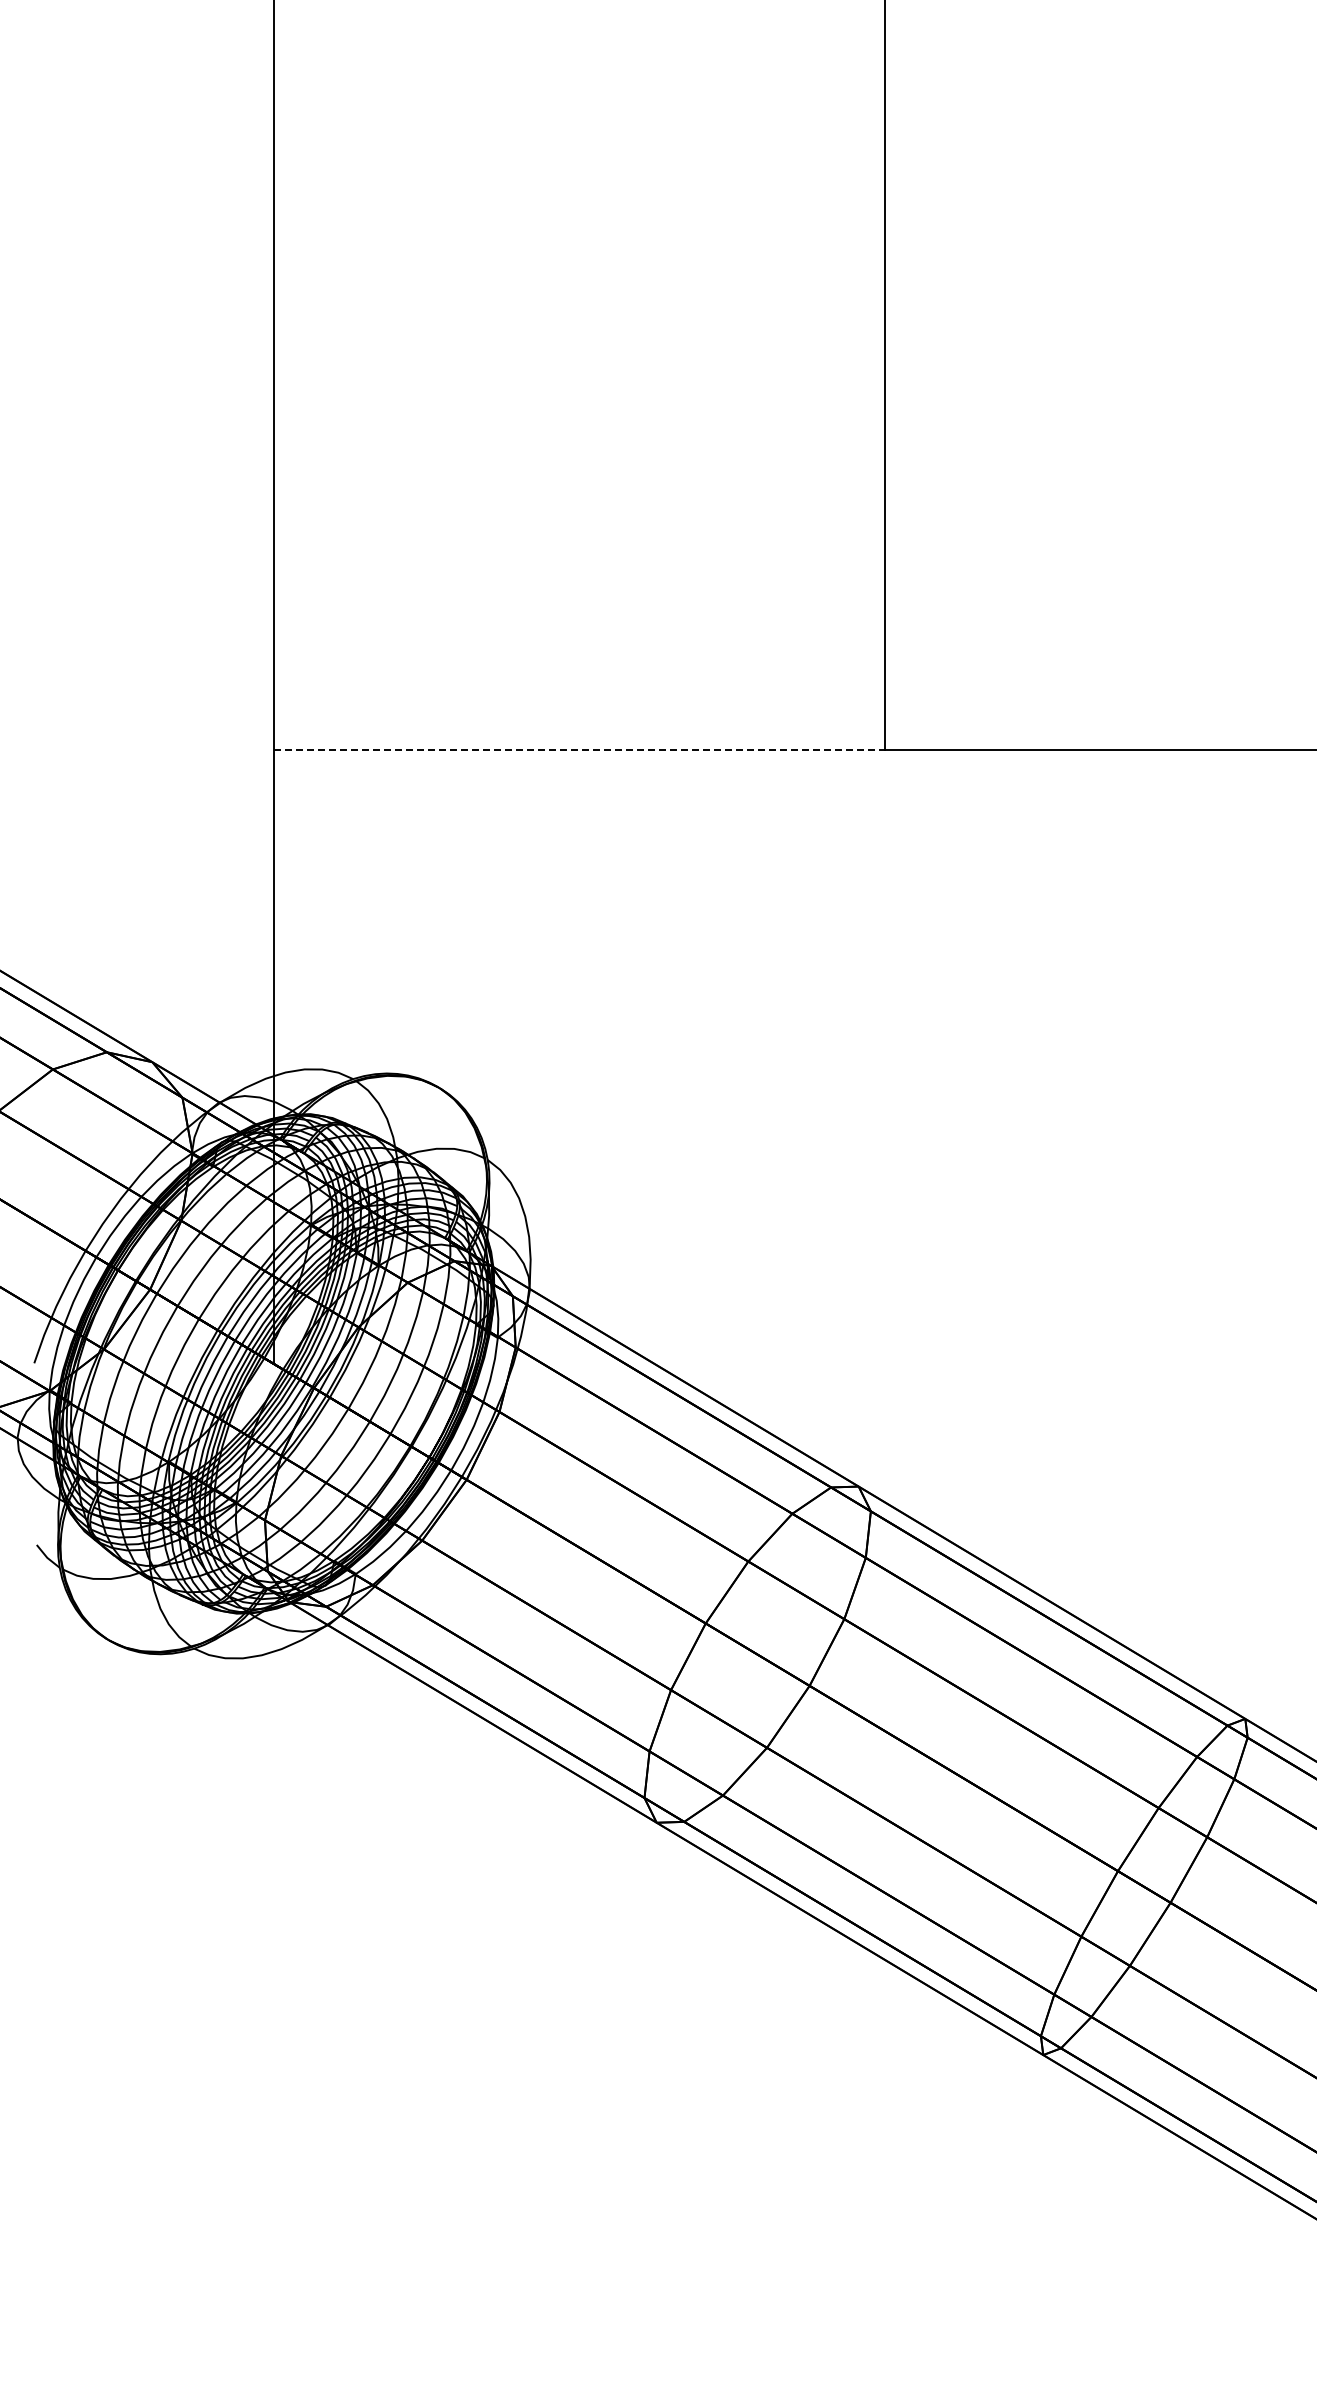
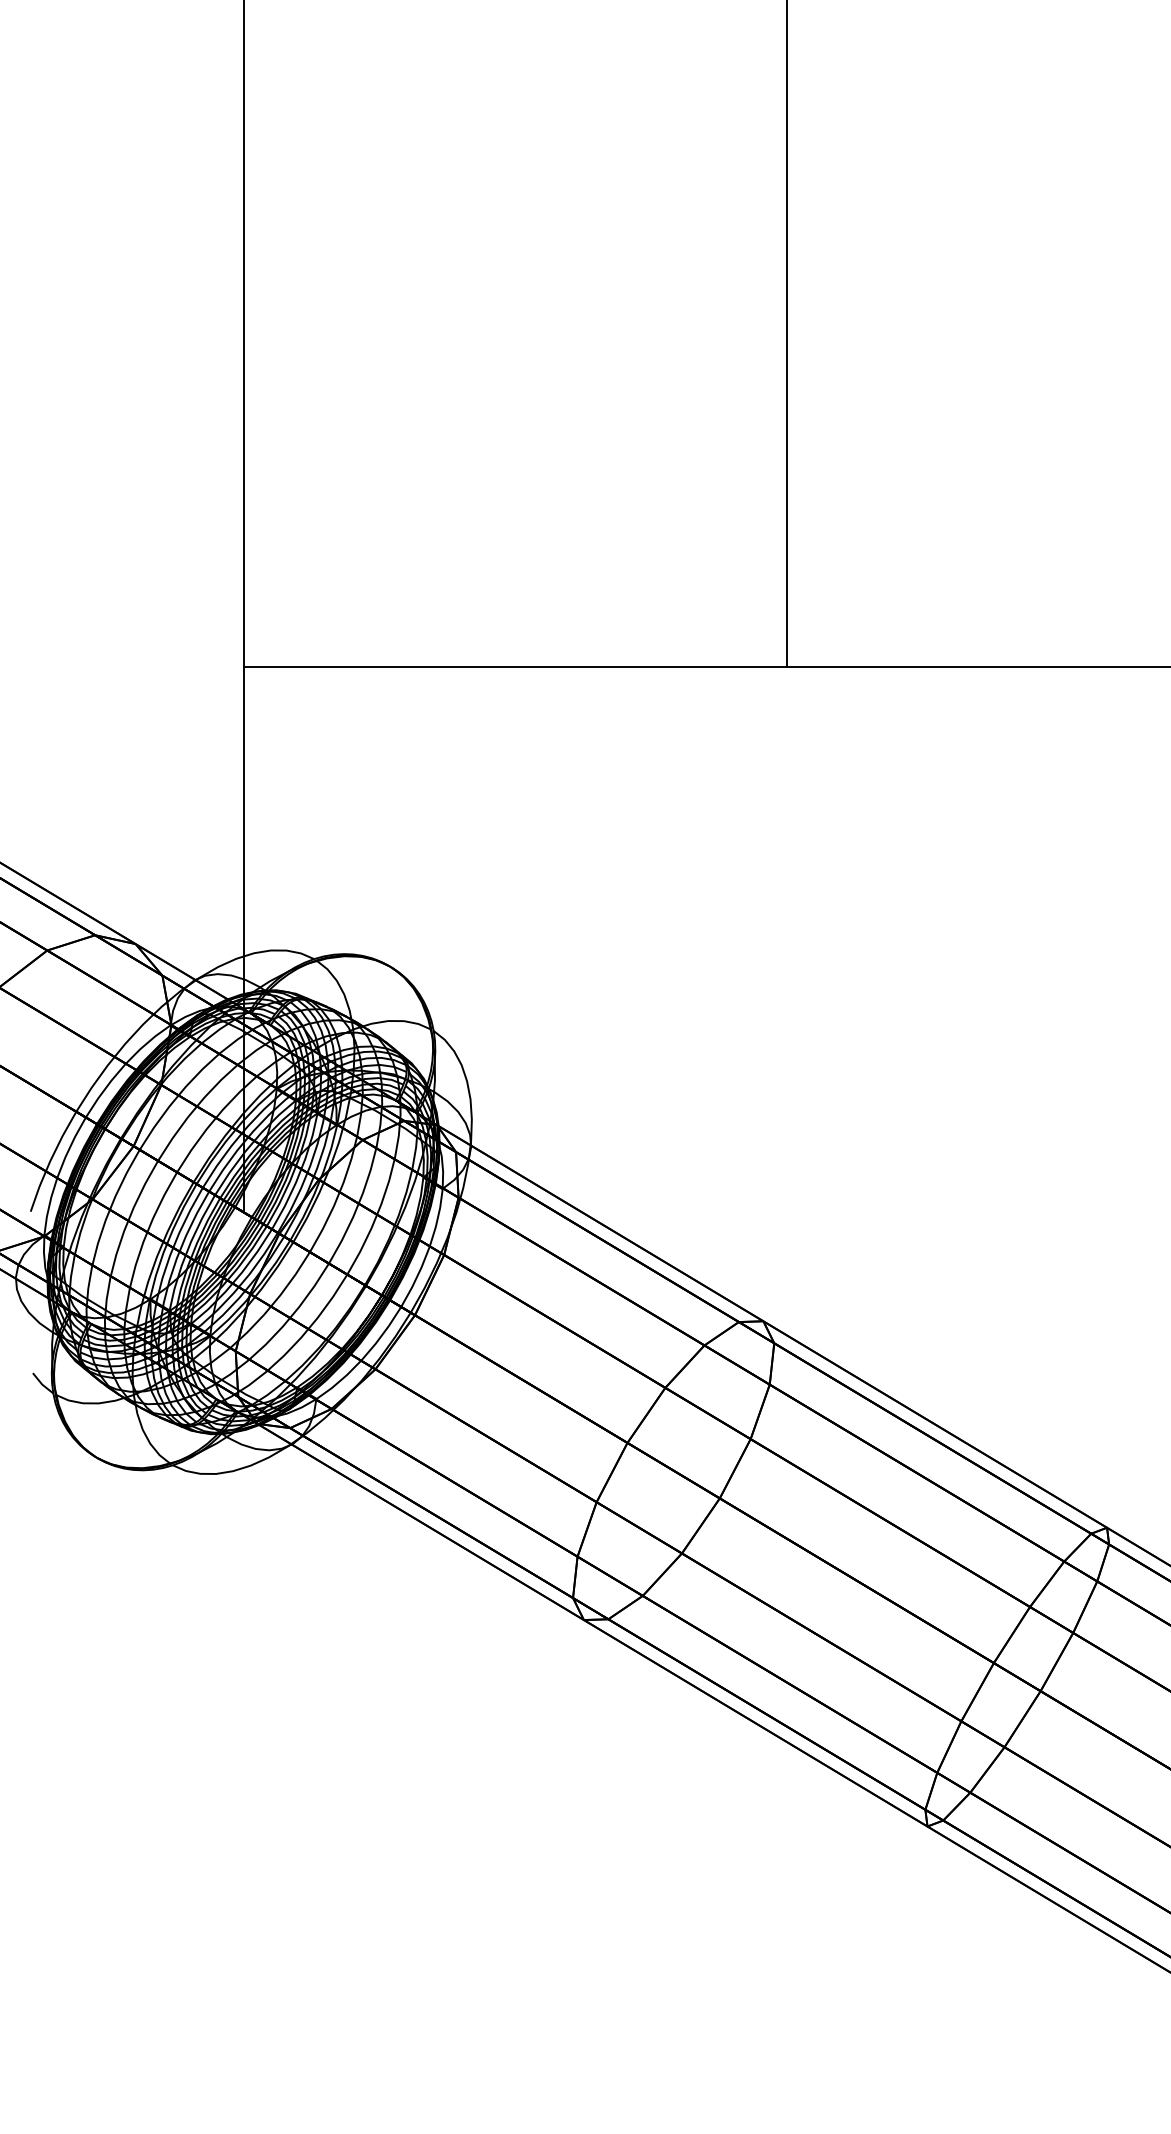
line: (579, 750) -> (515, 667), dashed -> solid

